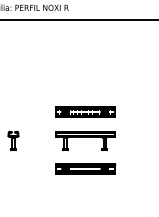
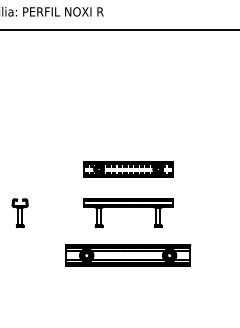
part: (85, 168) -> (129, 254), size x1.4

